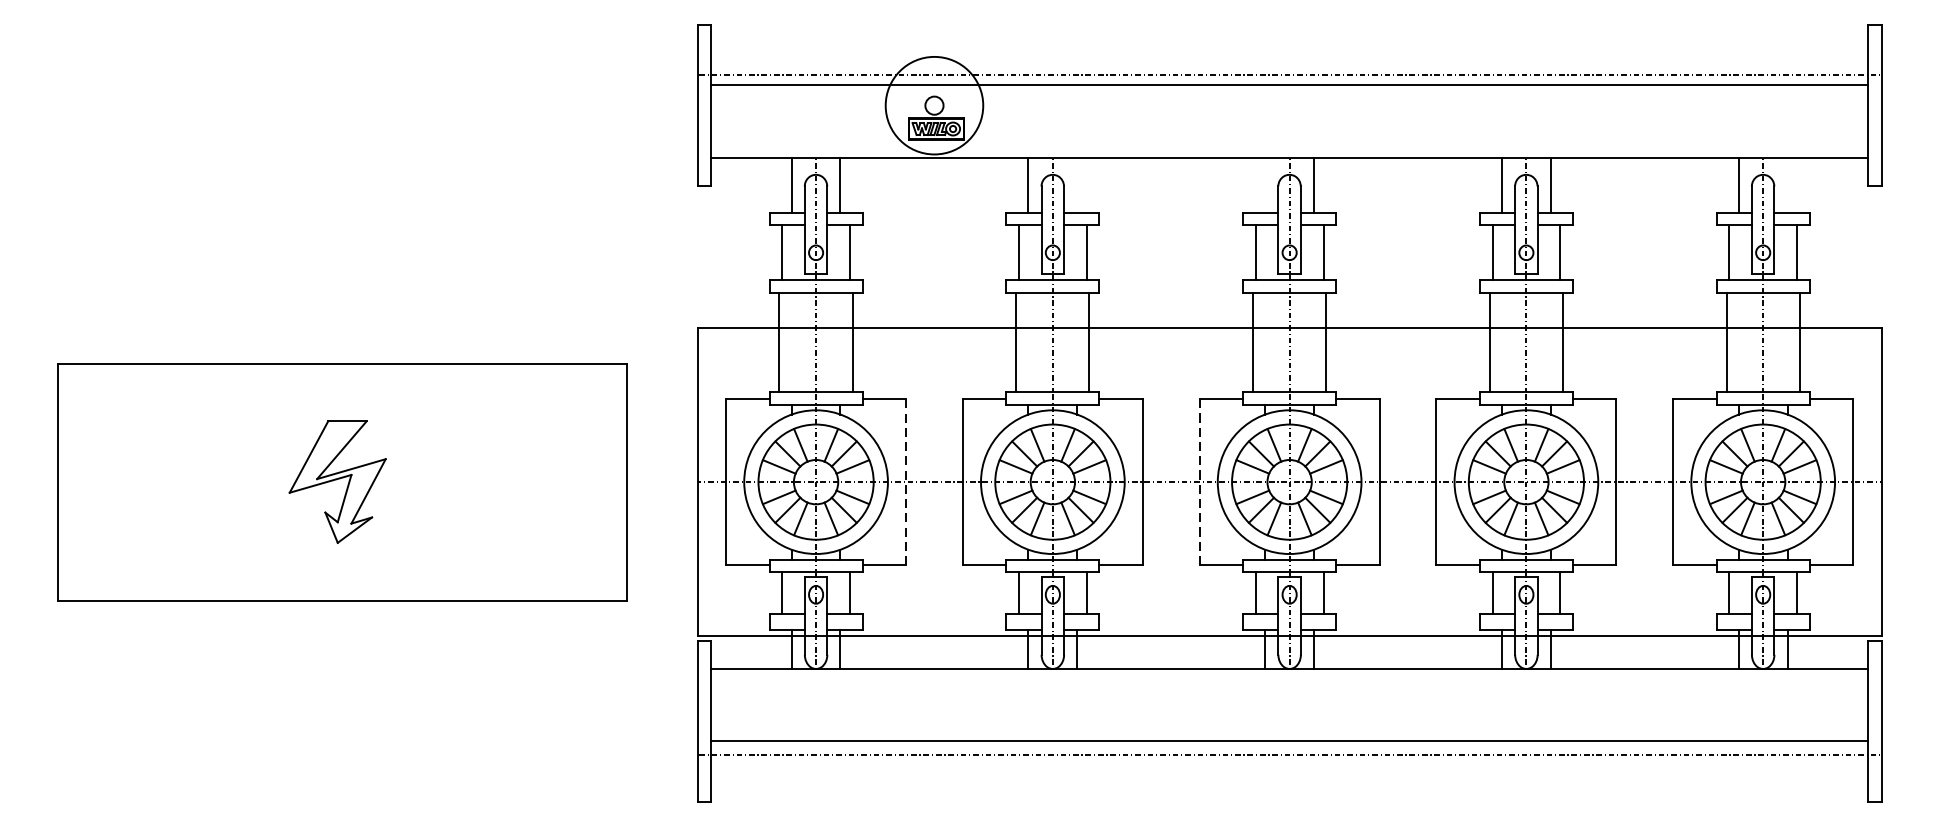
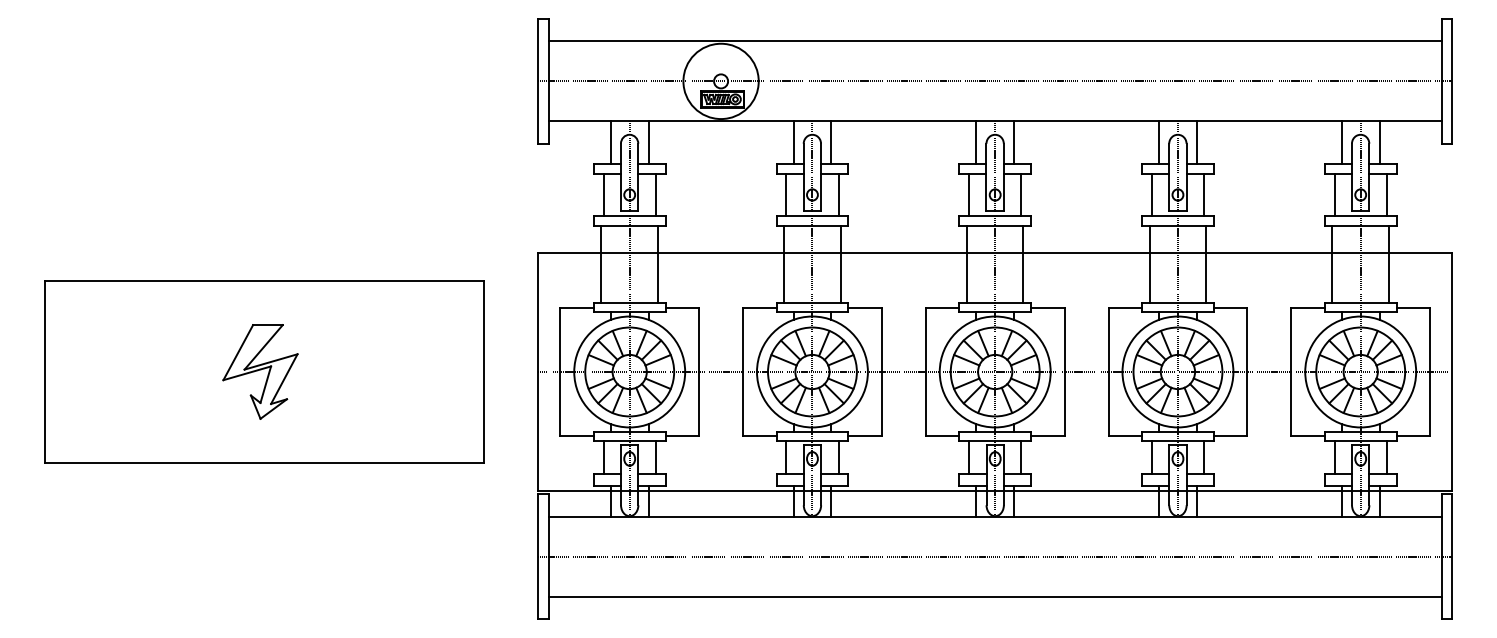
line: (1290, 74) -> (995, 81), moved
line: (1288, 85) -> (994, 41), moved
line: (1077, 184) -> (831, 142), added
line: (1265, 184) -> (976, 142), added
line: (1787, 184) -> (1379, 142), added
line: (906, 481) -> (699, 371), dashed -> solid
line: (1199, 482) -> (925, 372), dashed -> solid
line: (1288, 740) -> (994, 596), moved
line: (1290, 754) -> (995, 556), moved

